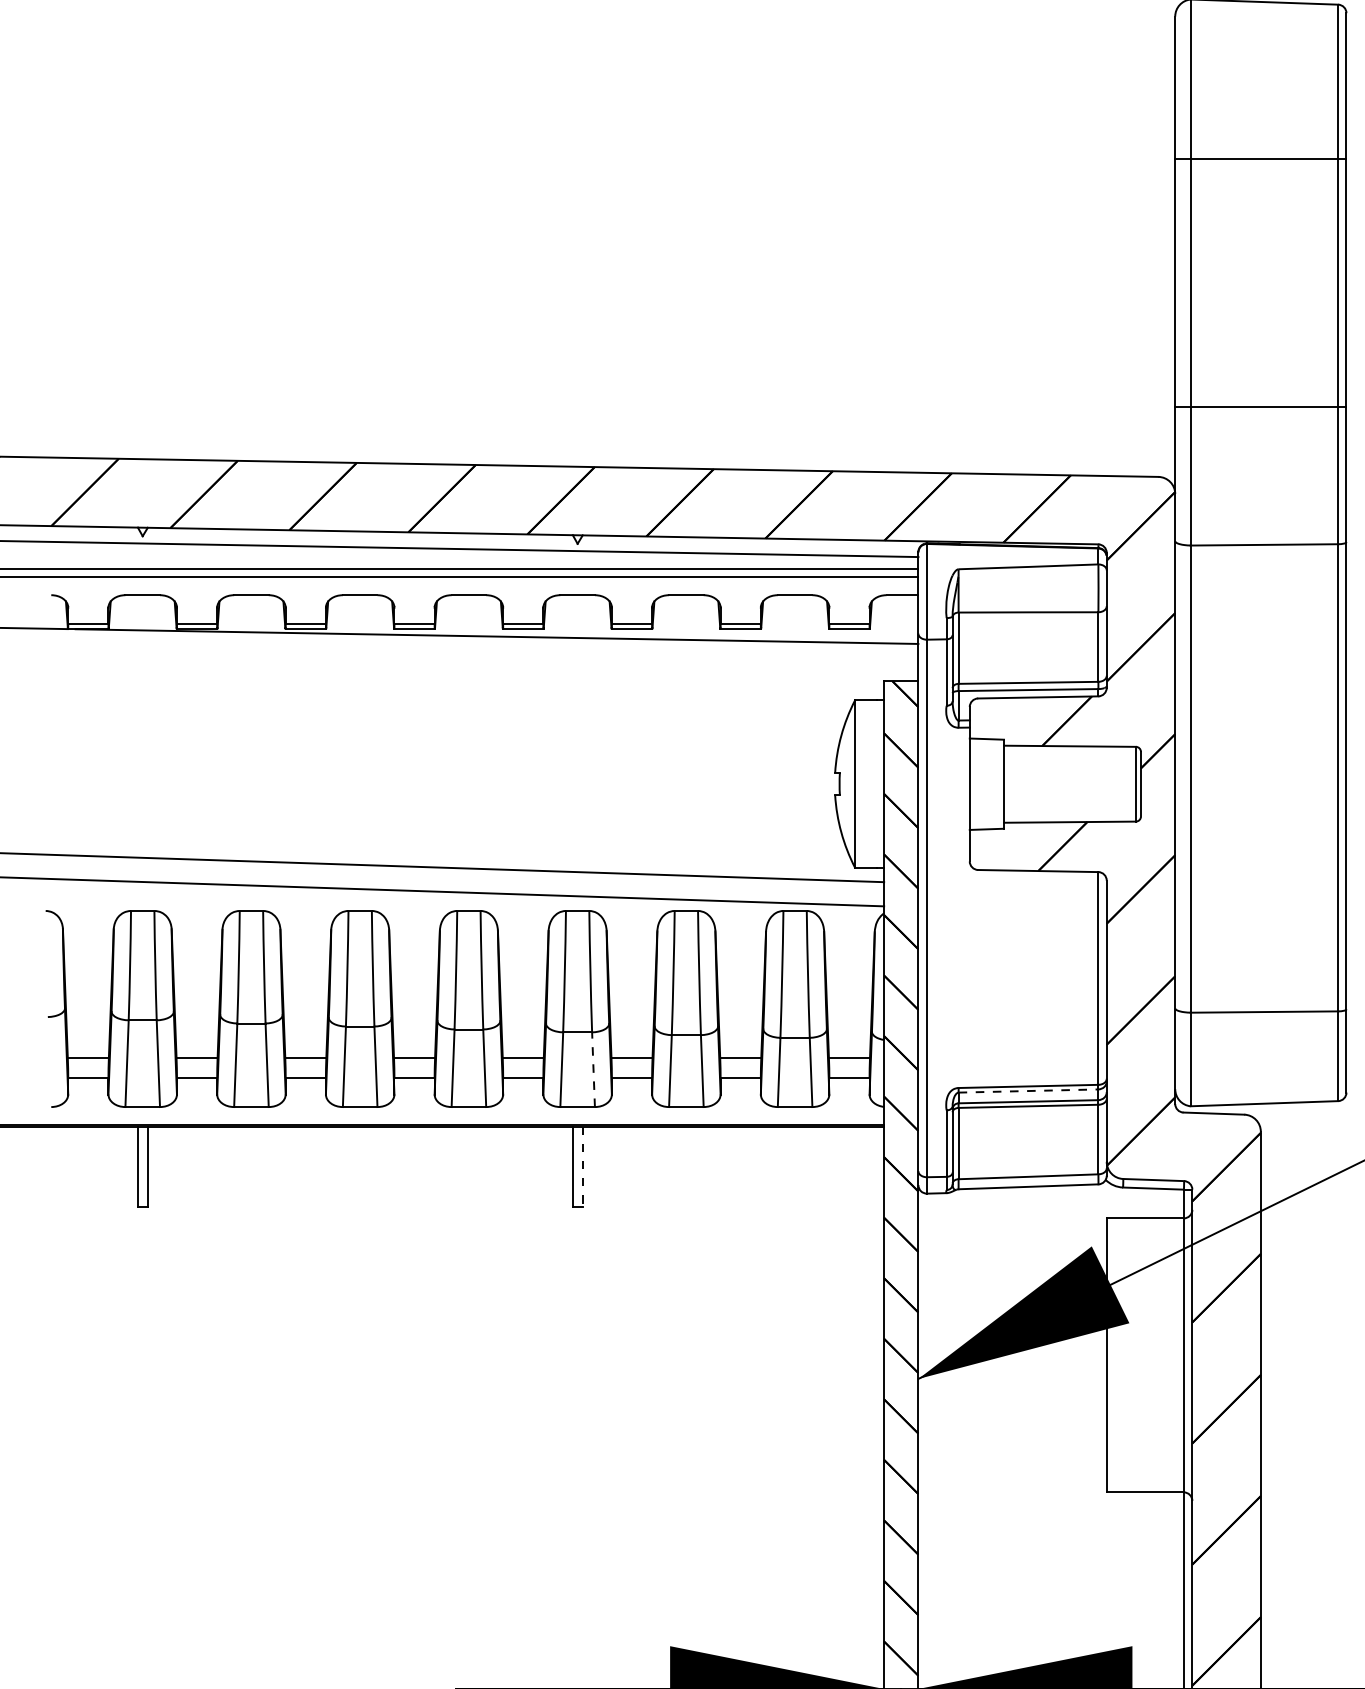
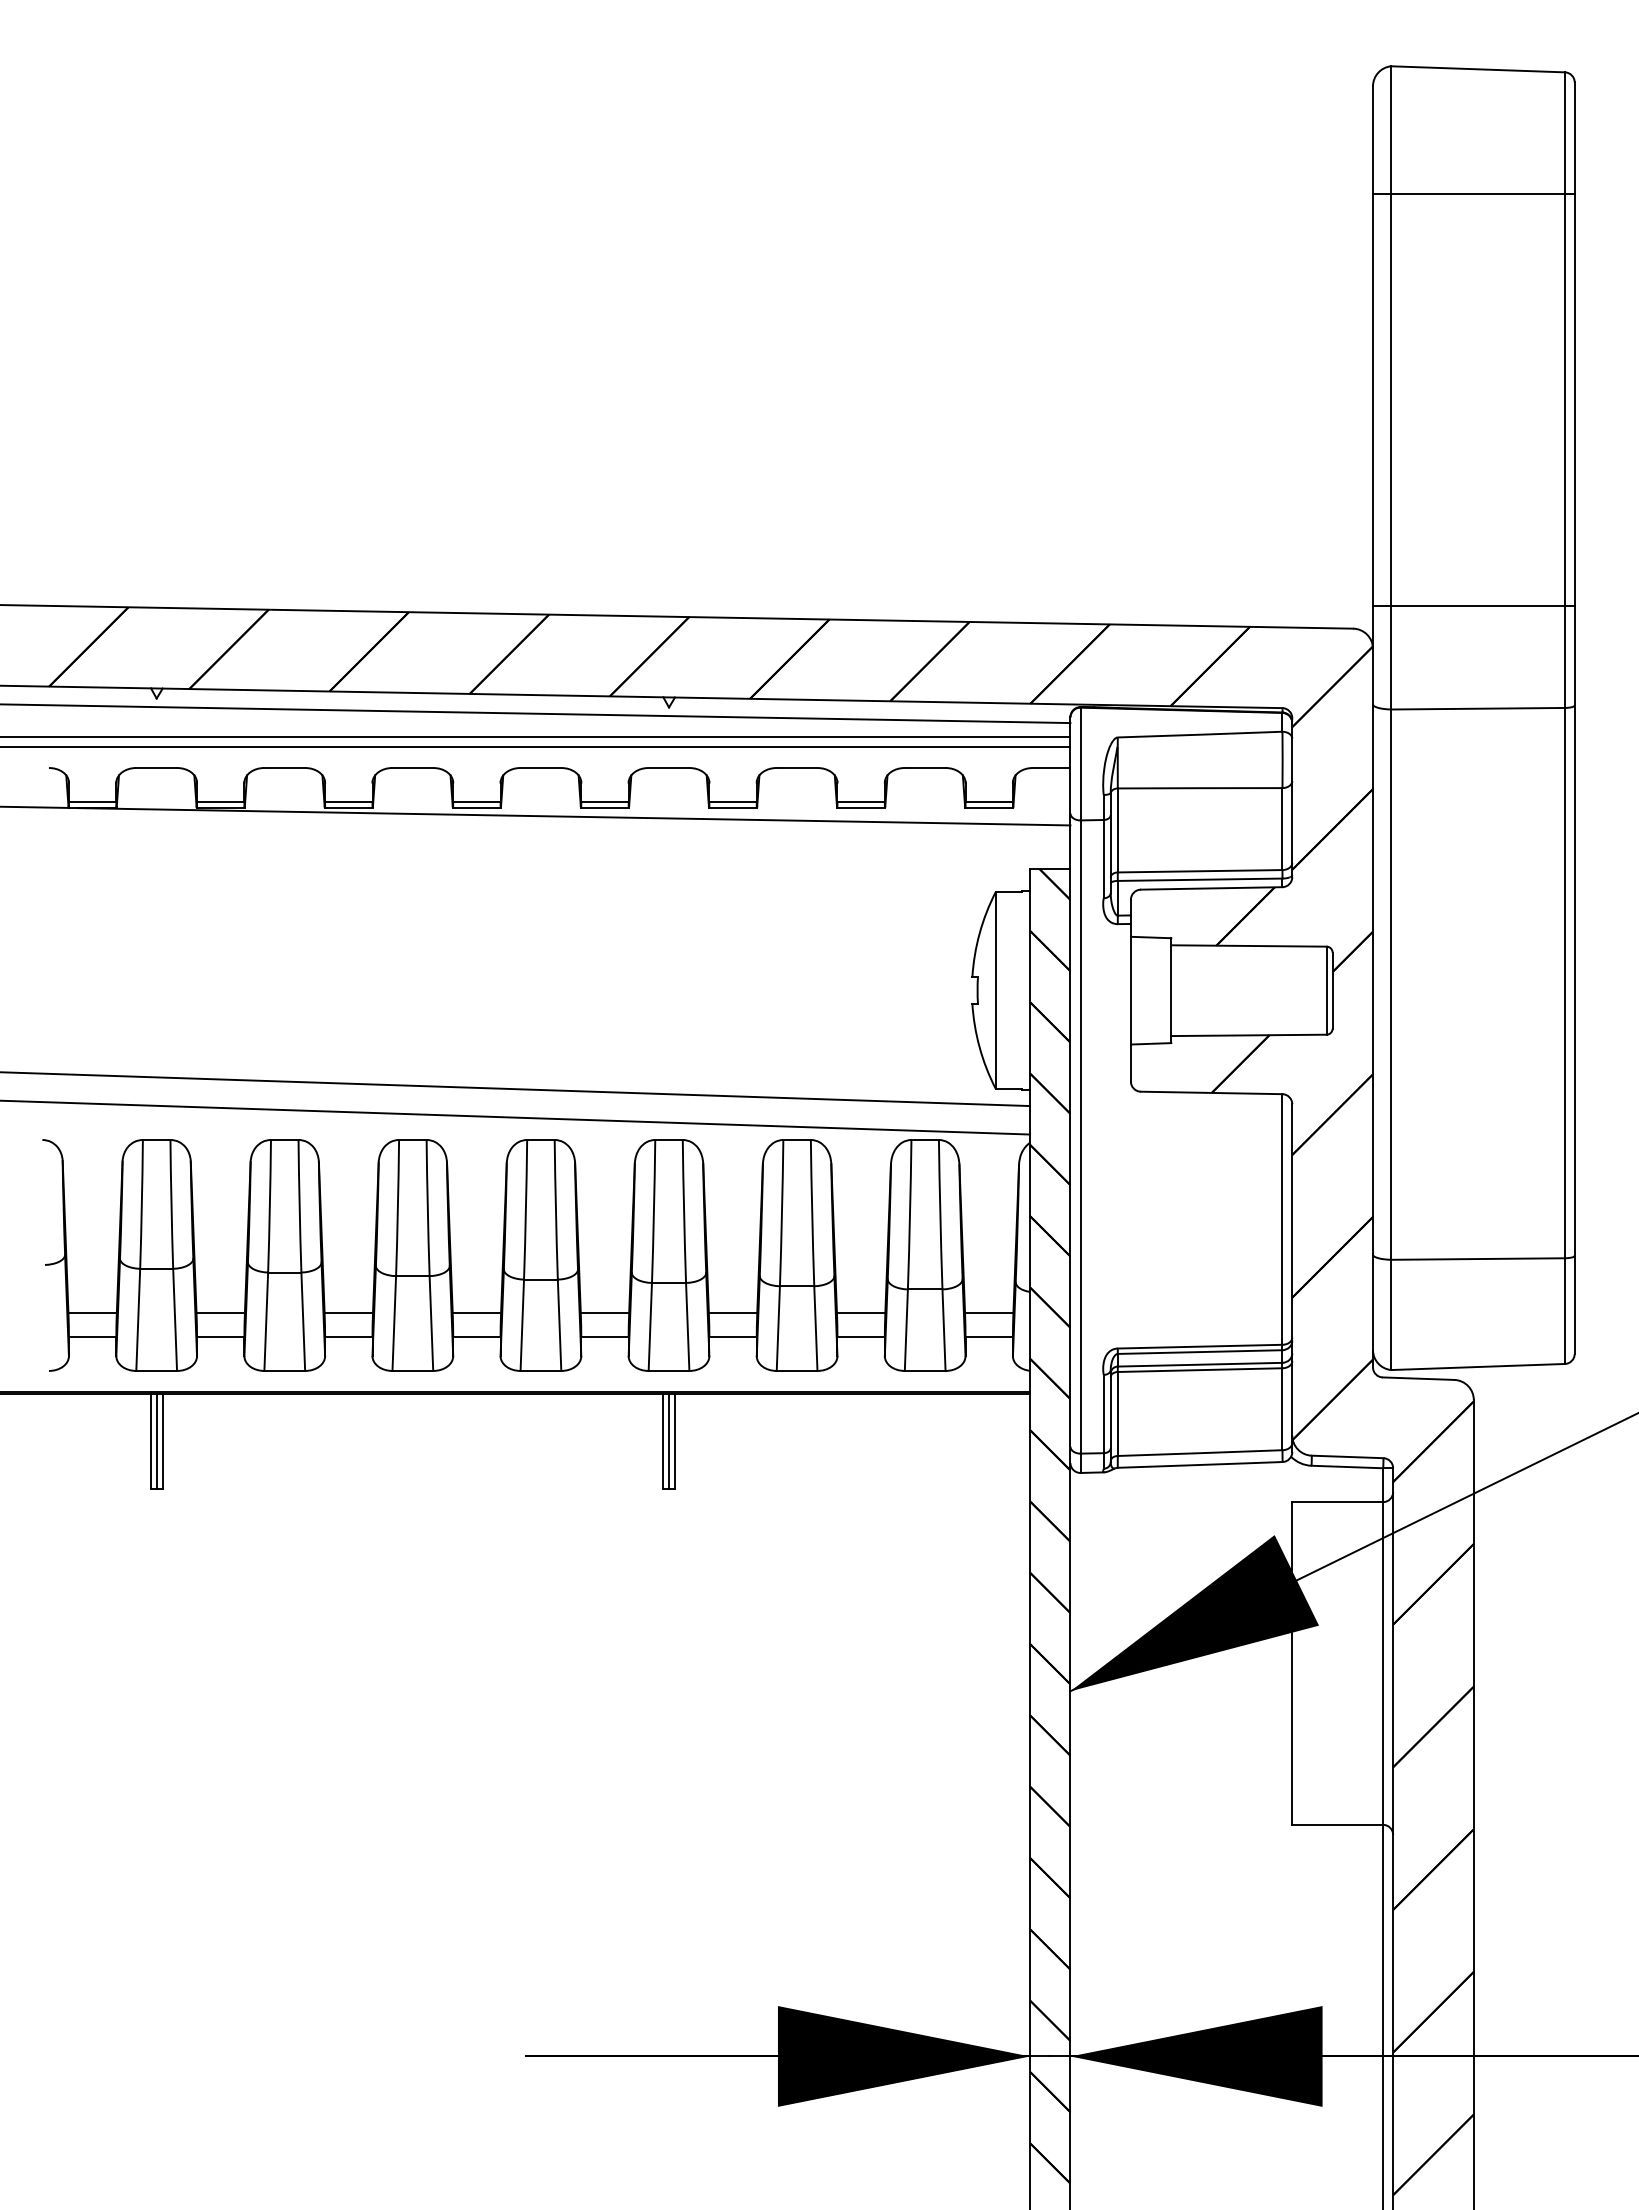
line: (1260, 158) -> (1473, 193), moved
line: (1260, 407) -> (1473, 605), moved
line: (593, 1069) -> (687, 1326), dashed -> solid
line: (1028, 1091) -> (1200, 1352), dashed -> solid
line: (142, 1166) -> (156, 1440), added
line: (578, 1166) -> (669, 1440), added
line: (583, 1166) -> (675, 1441), dashed -> solid

